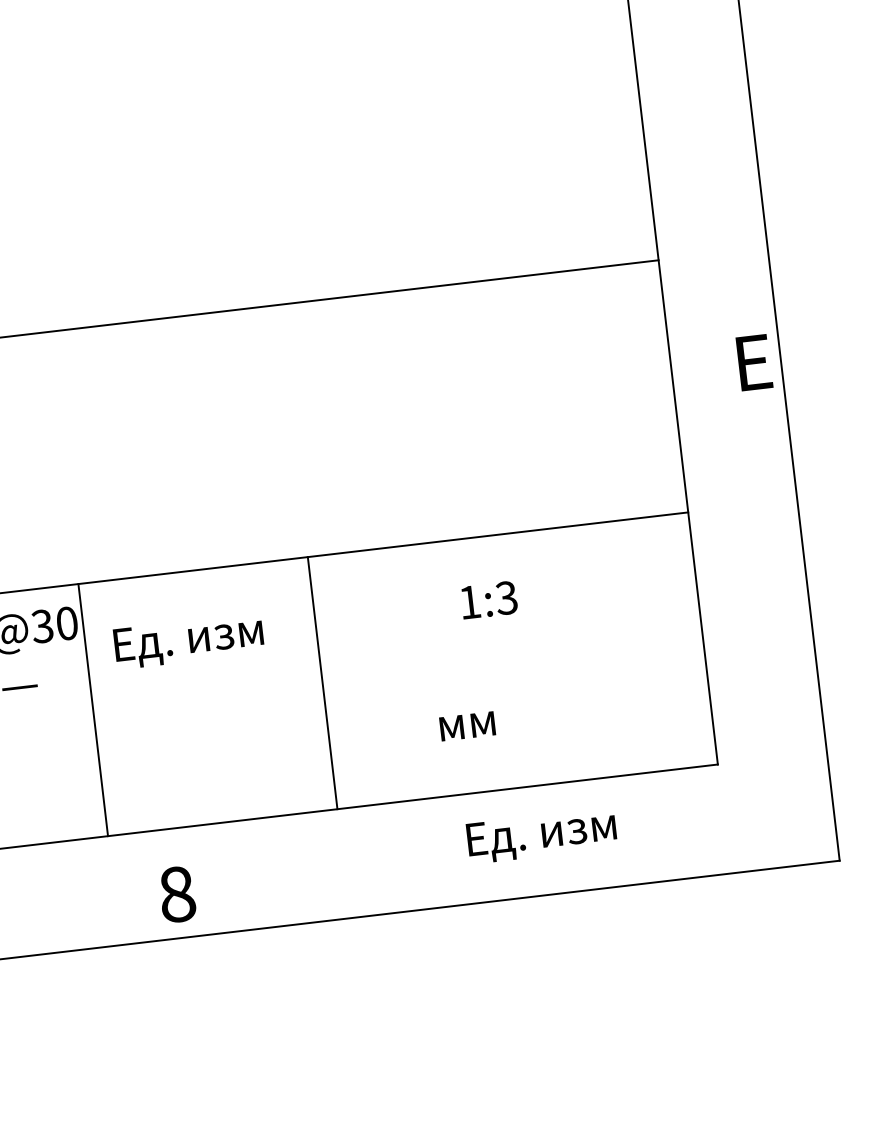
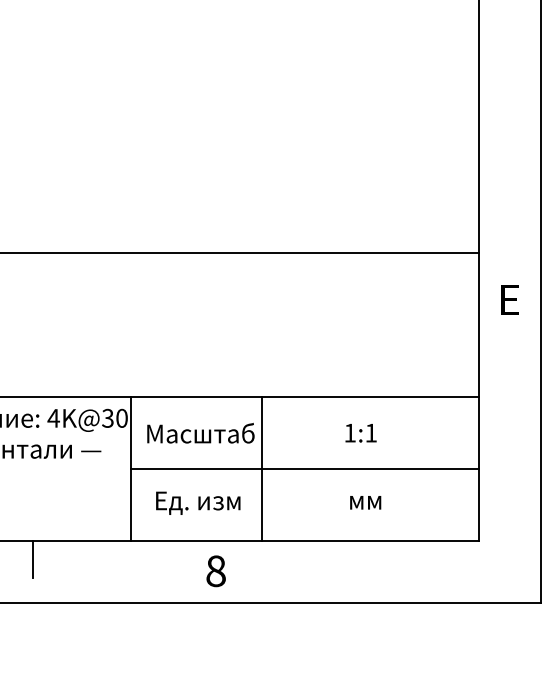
text: (753, 361) -> (509, 299), moved
text: (505, 597) -> (370, 432), 1:3 -> 1:1
text: (209, 637) -> (201, 435), Ед. изм -> Масштаб
line: (397, 673) -> (304, 468), added
text: (467, 725) -> (365, 502), moved
text: (542, 834) -> (198, 502), moved
text: (176, 895) -> (215, 571), moved

